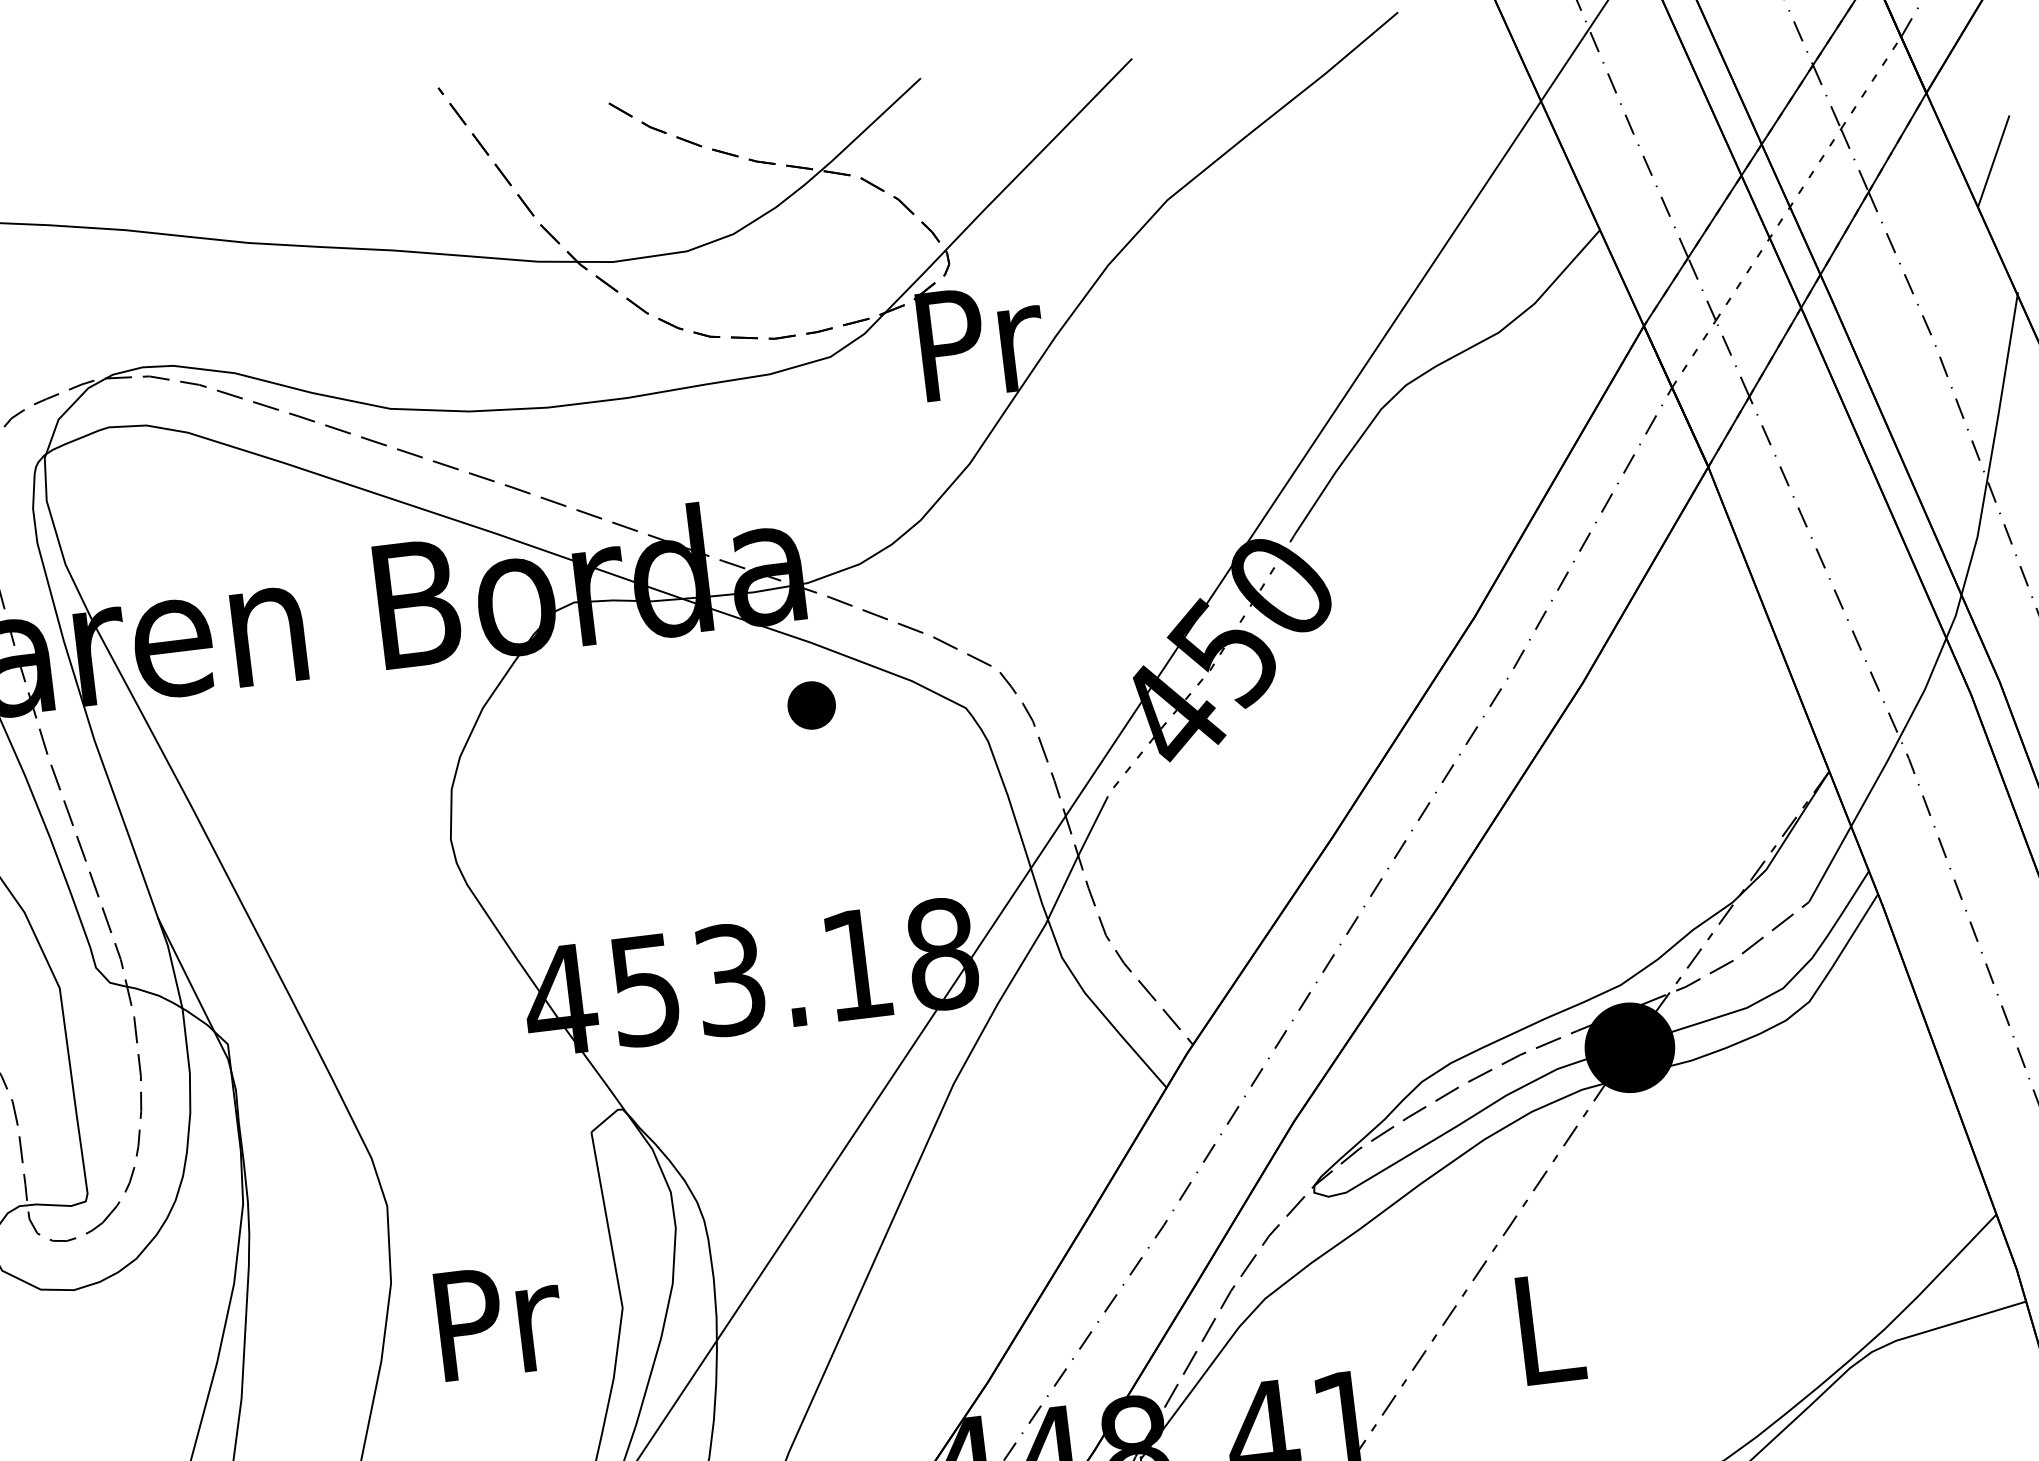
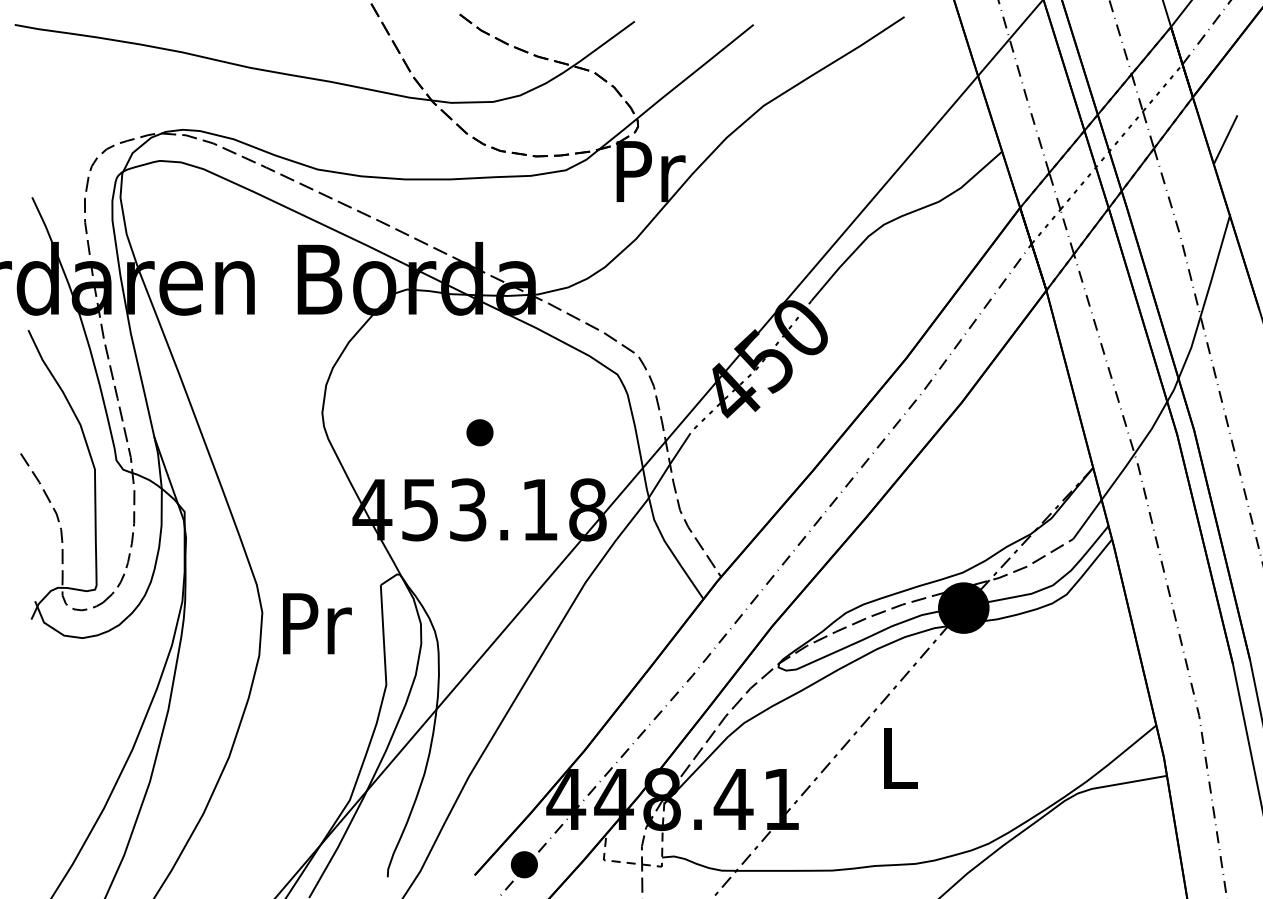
part: (810, 705) -> (479, 432), moved
text: (500, 1320) -> (317, 623), moved

